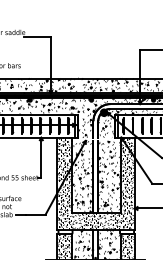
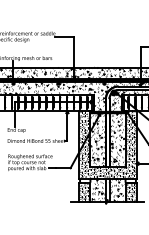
hatch: (95, 139) -> (107, 112), added

